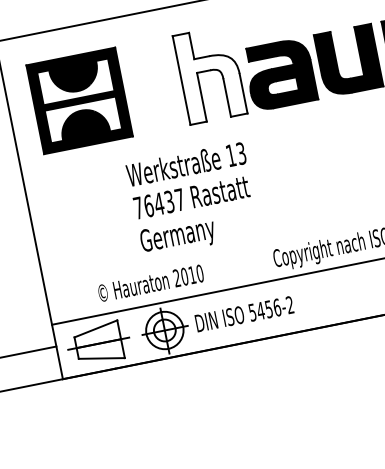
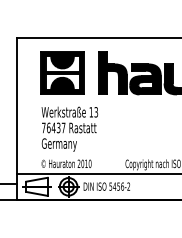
fill: (208, 73) -> (112, 72), added
part: (79, 99) -> (62, 72), moved
text: (192, 198) -> (69, 128), moved

